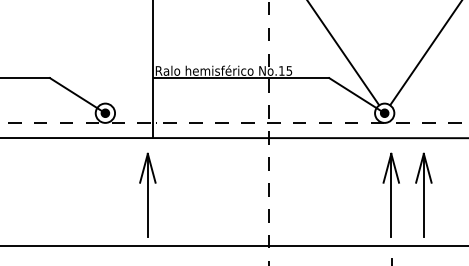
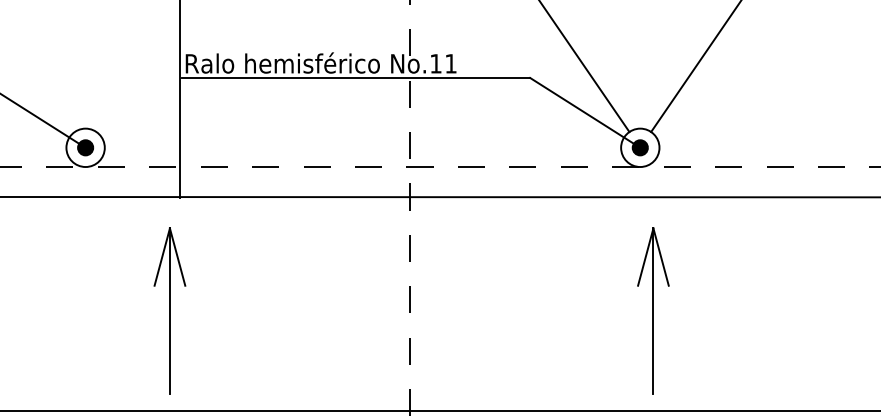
text: (289, 70) -> (451, 62), No.15 -> No.11
part: (423, 194) -> (717, 309), removed

